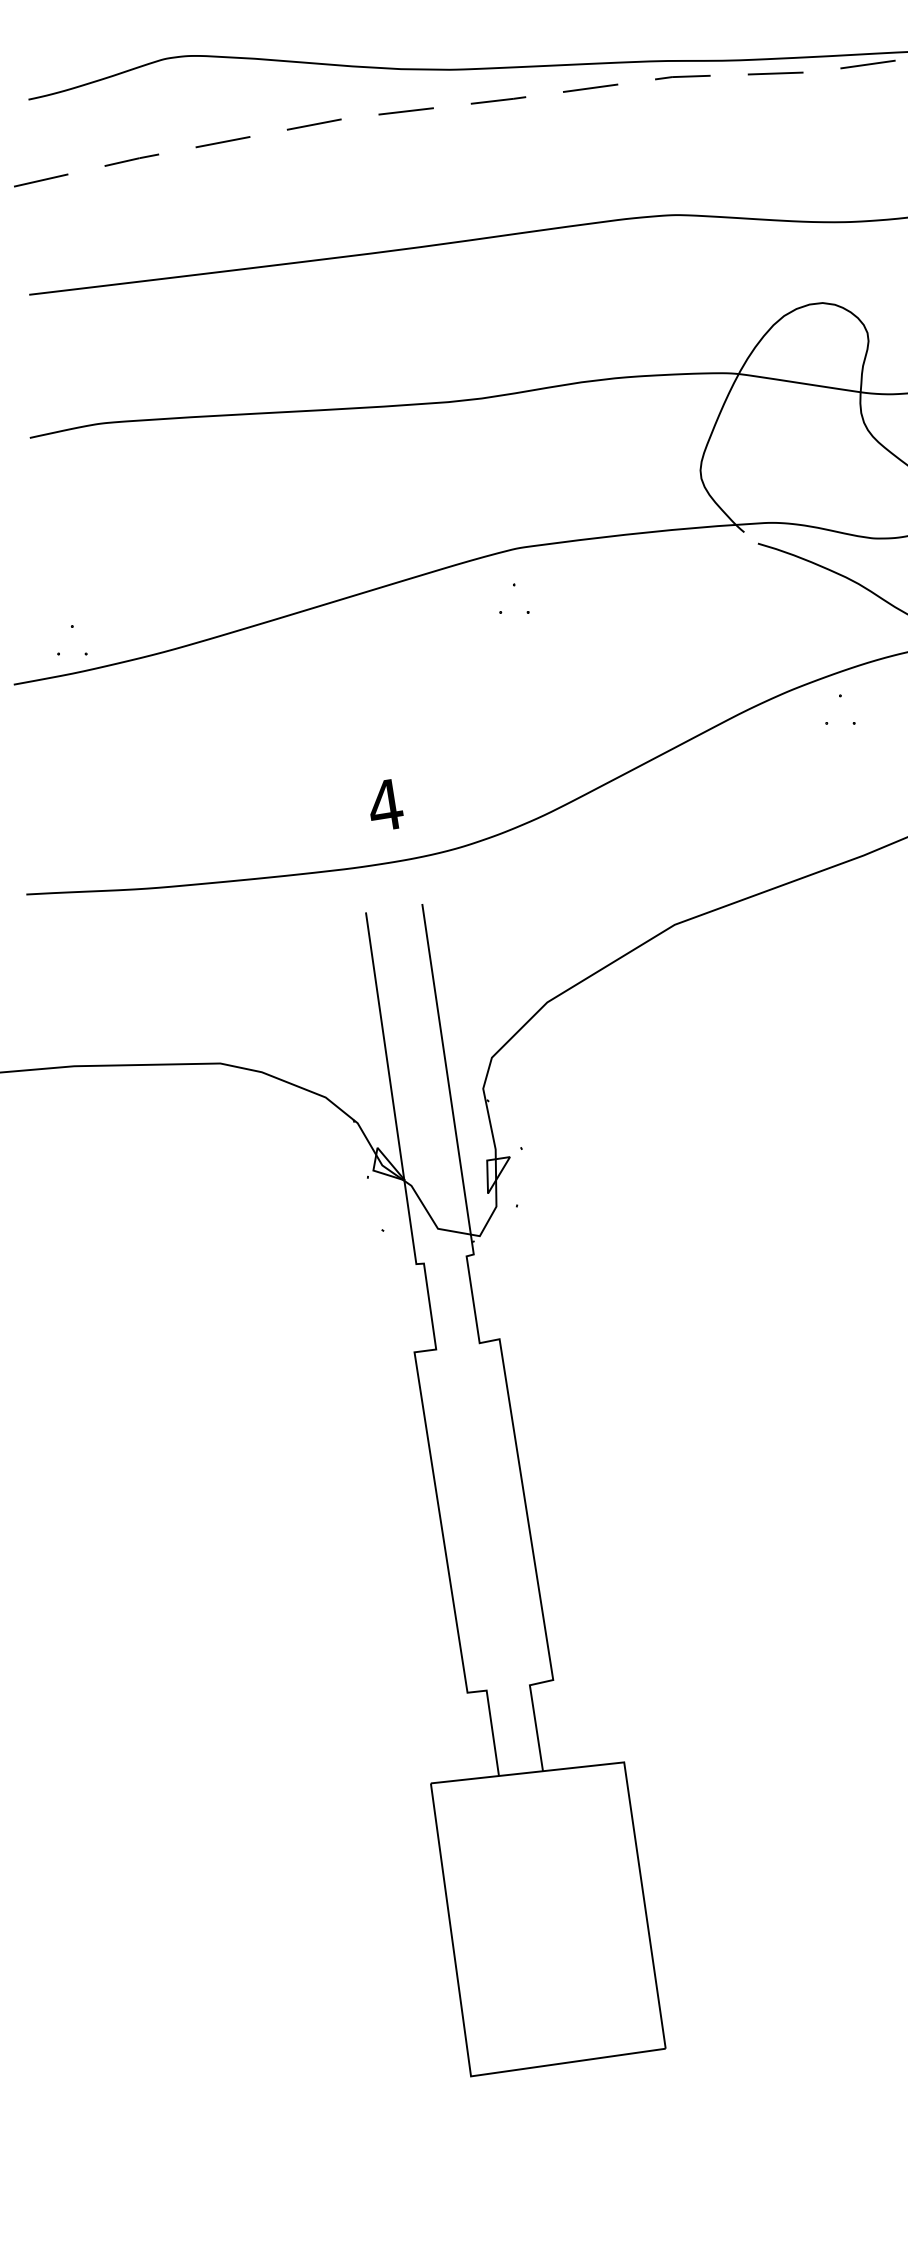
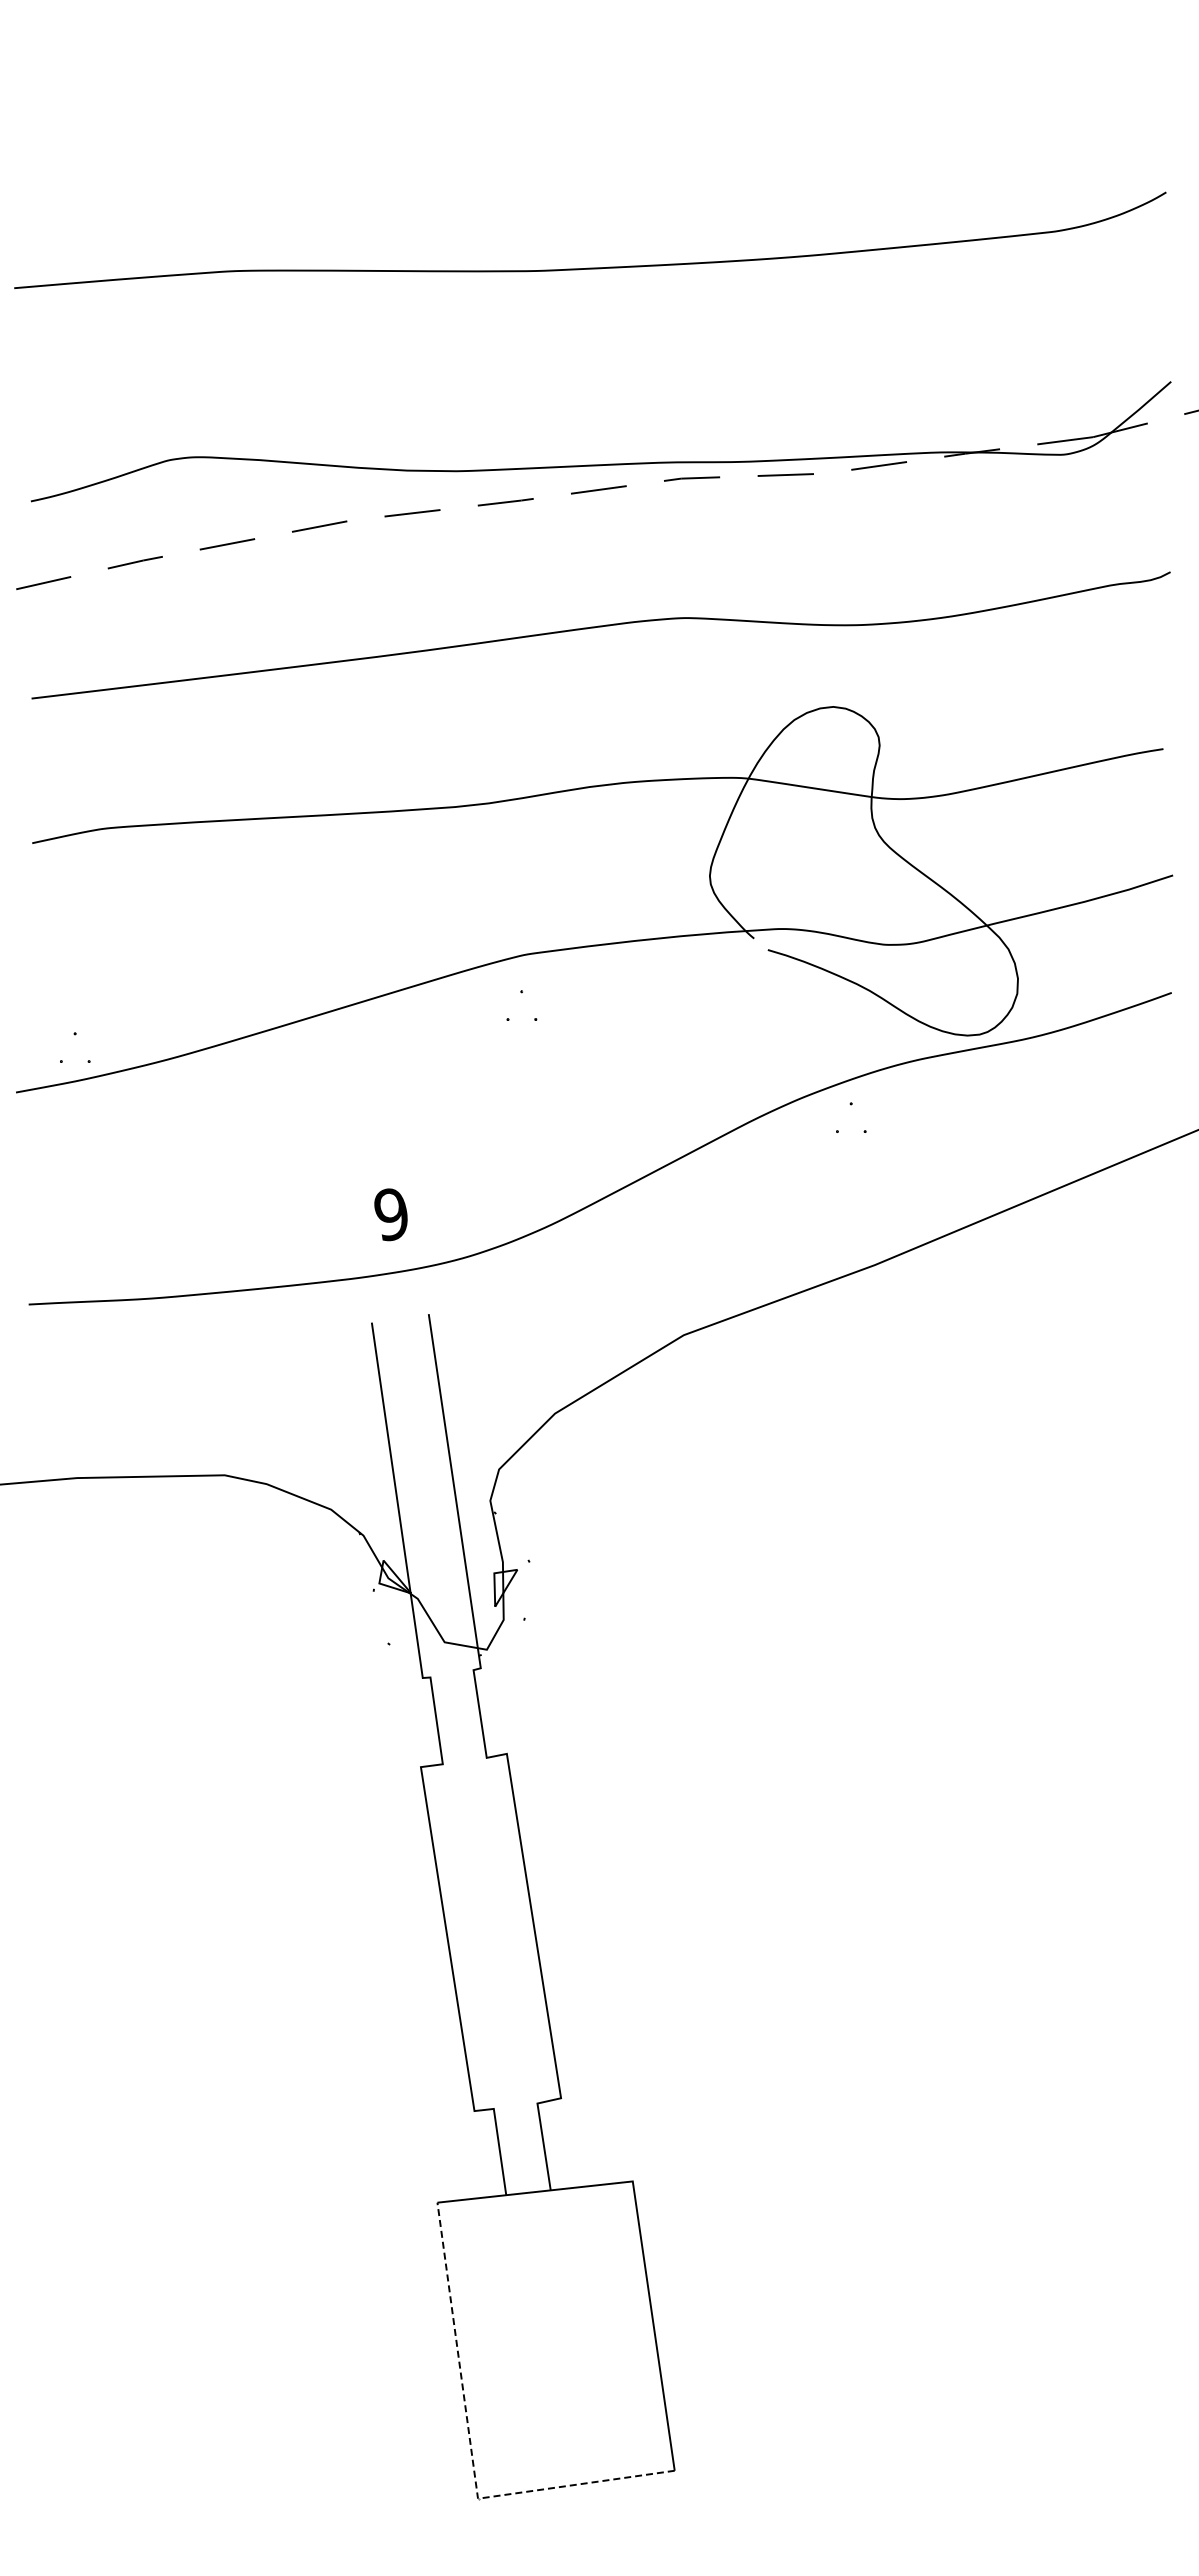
text: (385, 805) -> (391, 1214), 4 -> 9
line: (464, 2027) -> (471, 2449), solid -> dashed

